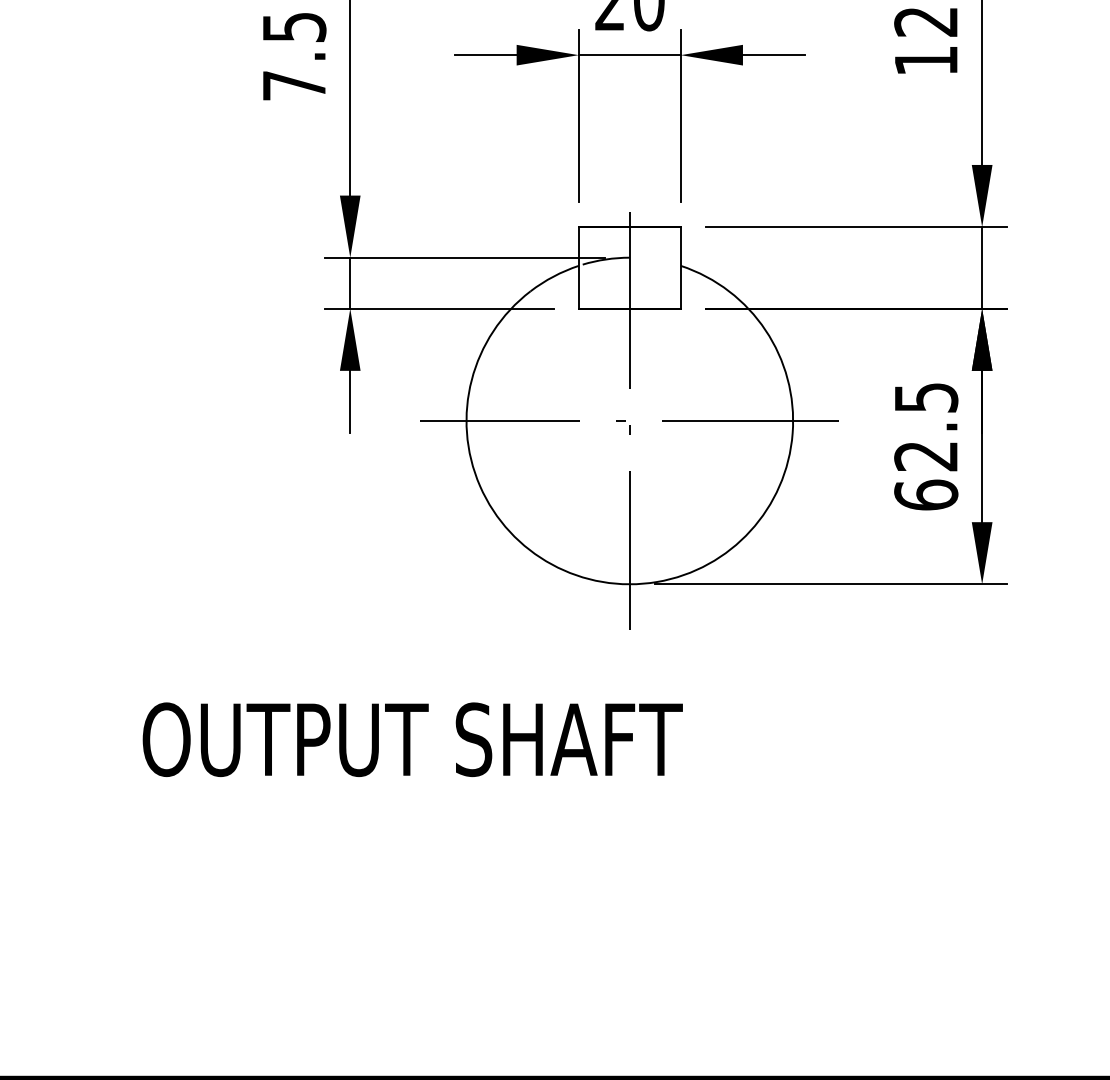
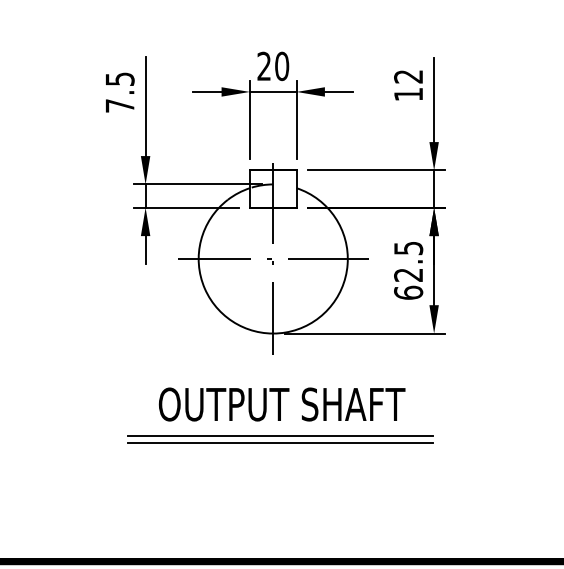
text: (411, 739) -> (281, 404), moved
line: (645, 809) -> (280, 436), added
line: (645, 822) -> (280, 442), added

